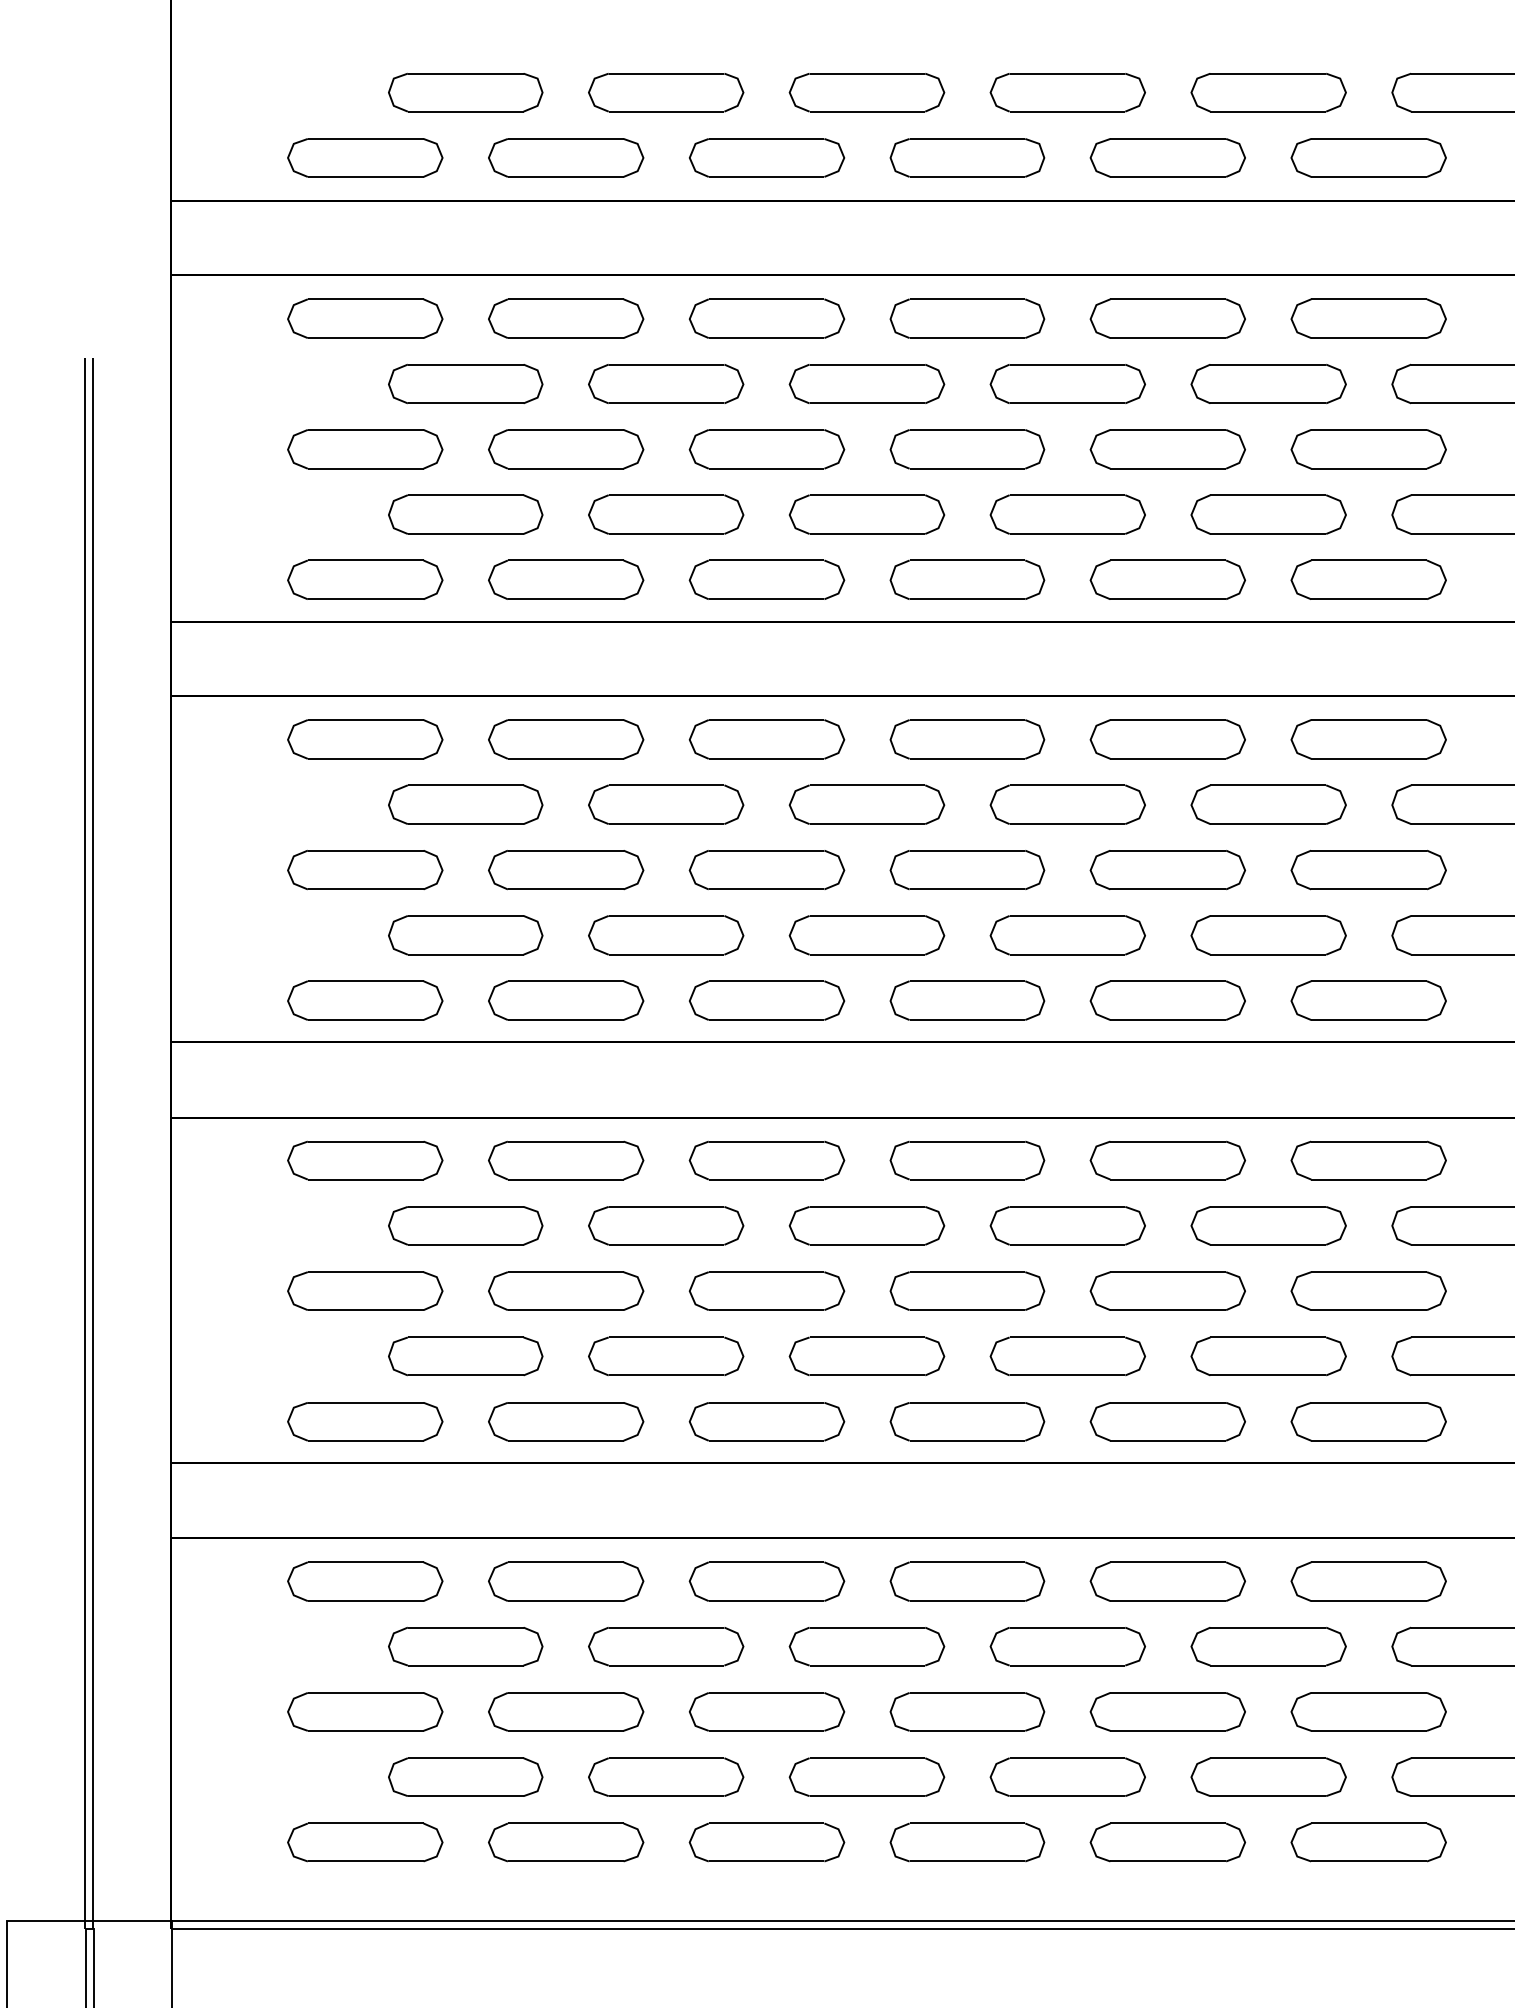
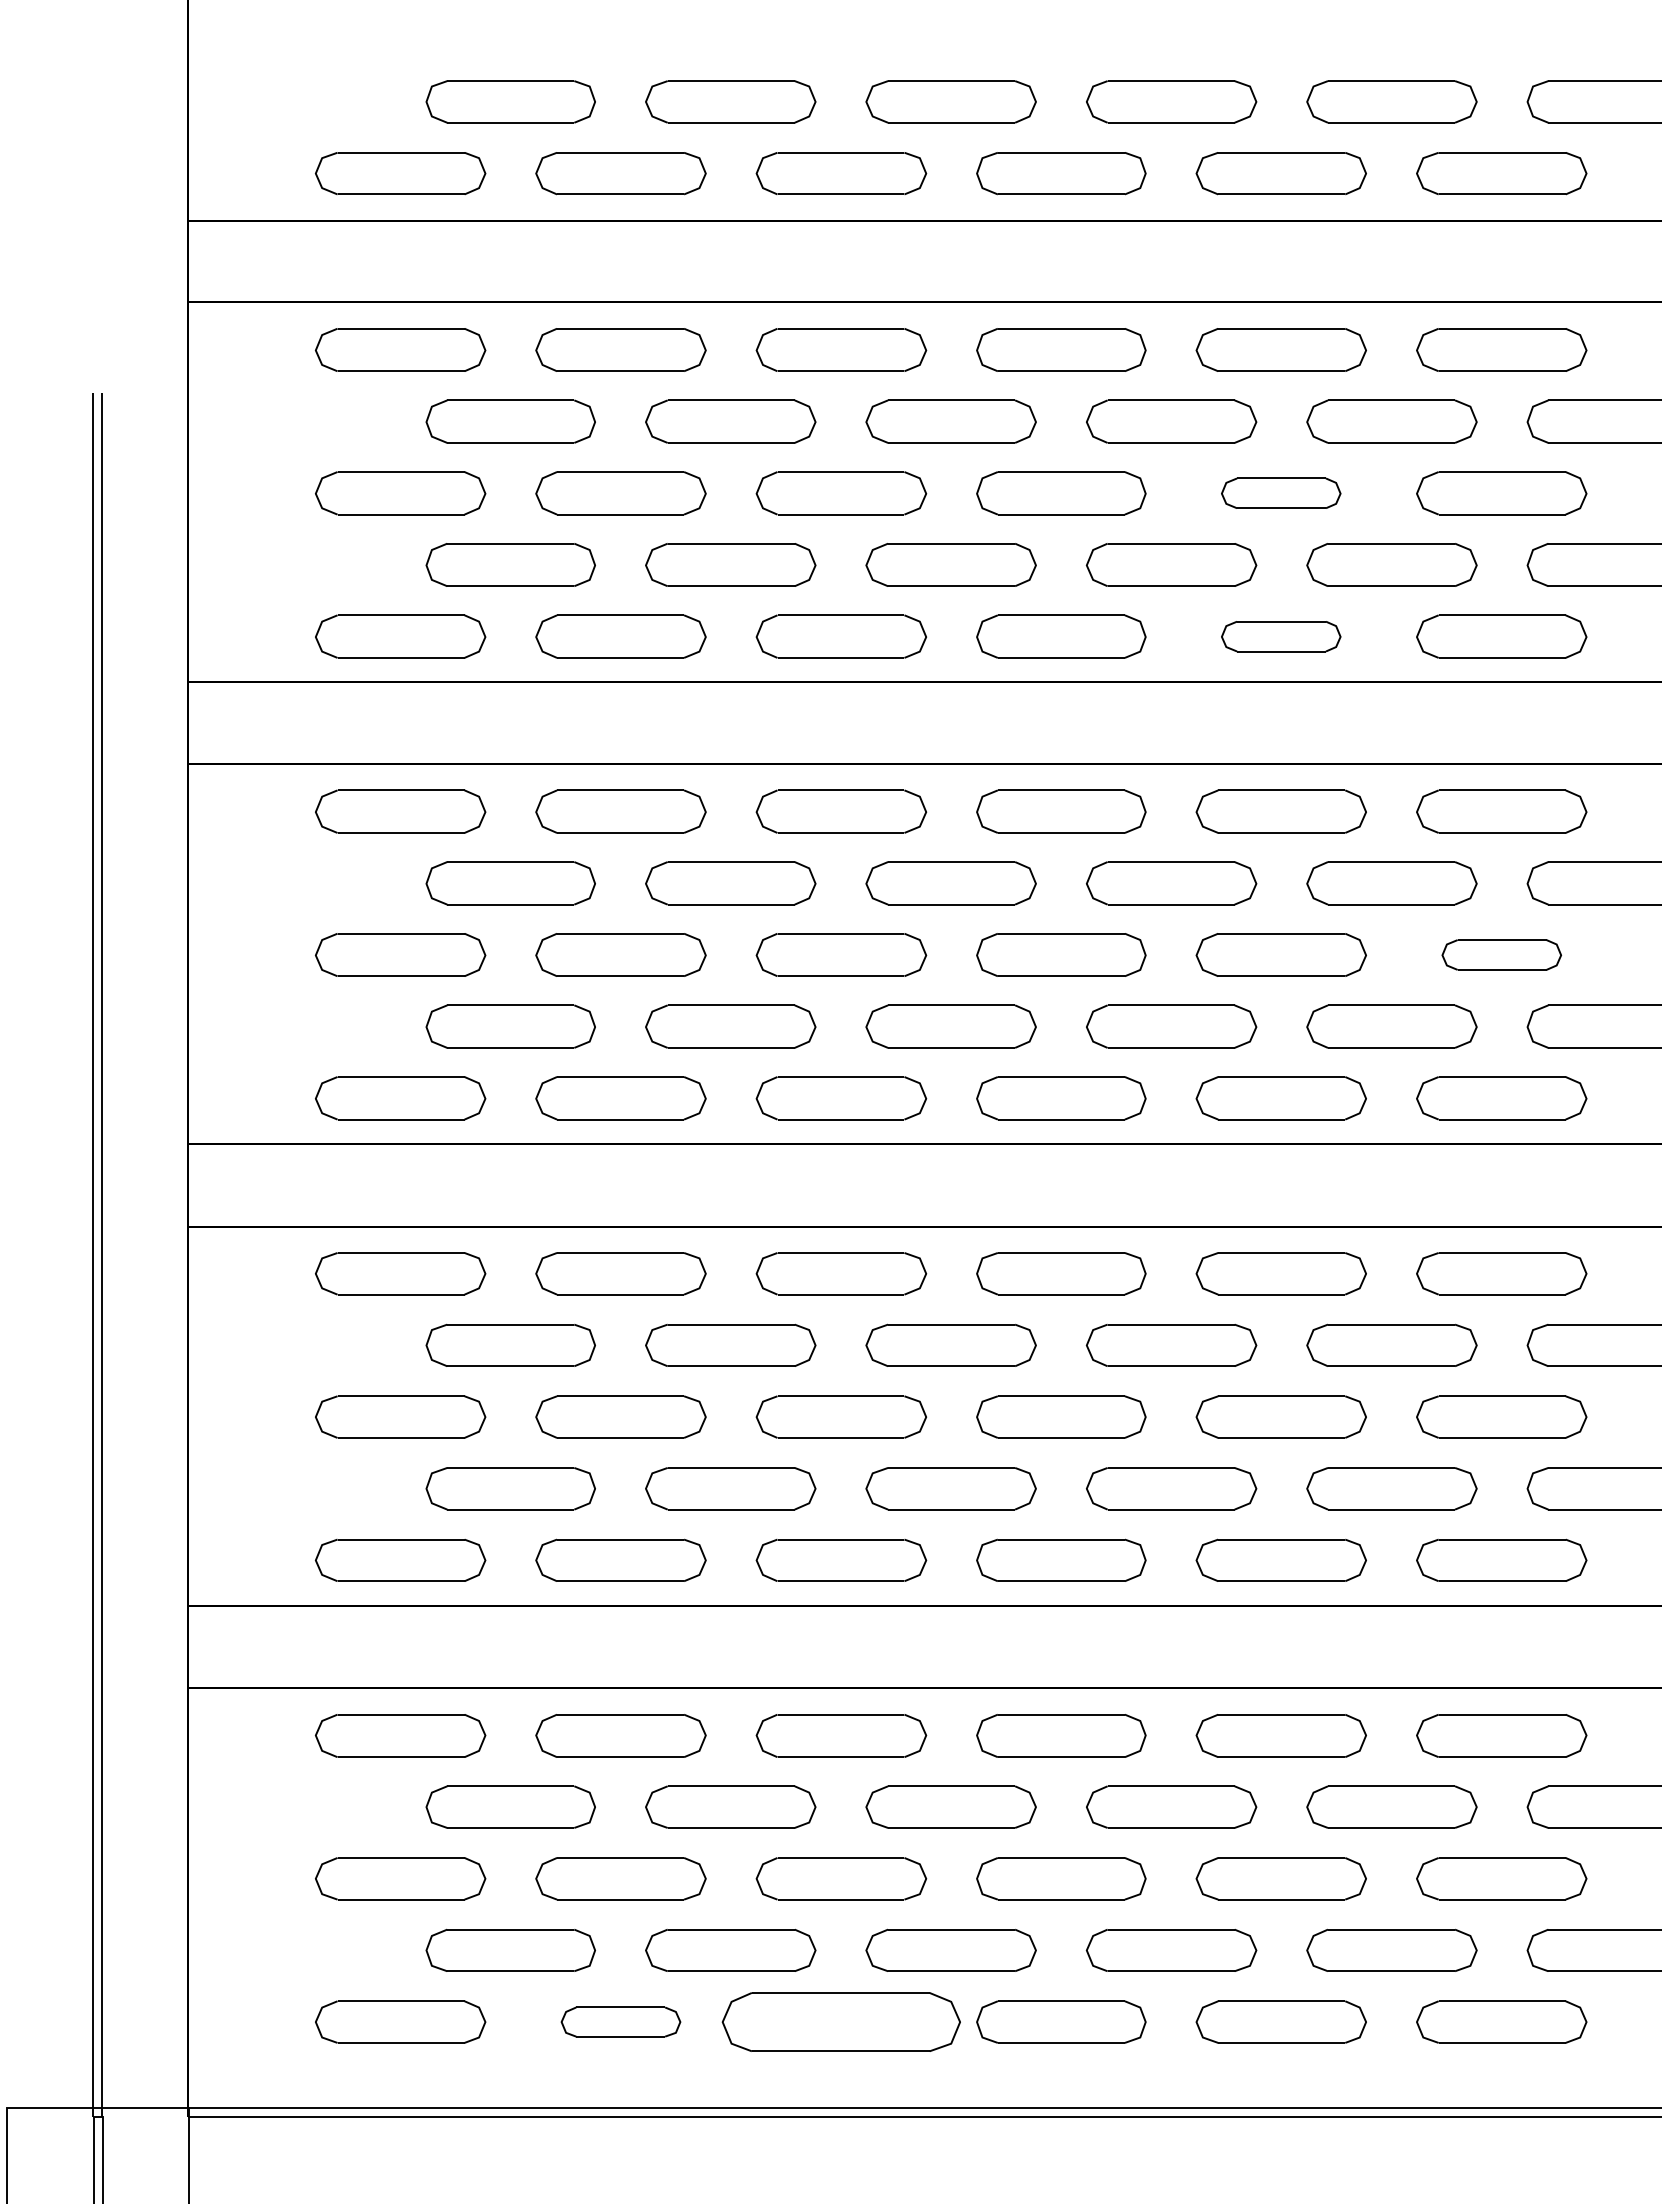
part: (1167, 449) -> (1280, 493), size x0.7
part: (1167, 579) -> (1280, 636), size x0.7
part: (1368, 869) -> (1501, 954), size x0.7
part: (565, 1841) -> (620, 2021), size x0.7
part: (767, 1841) -> (841, 2021), size x1.4

